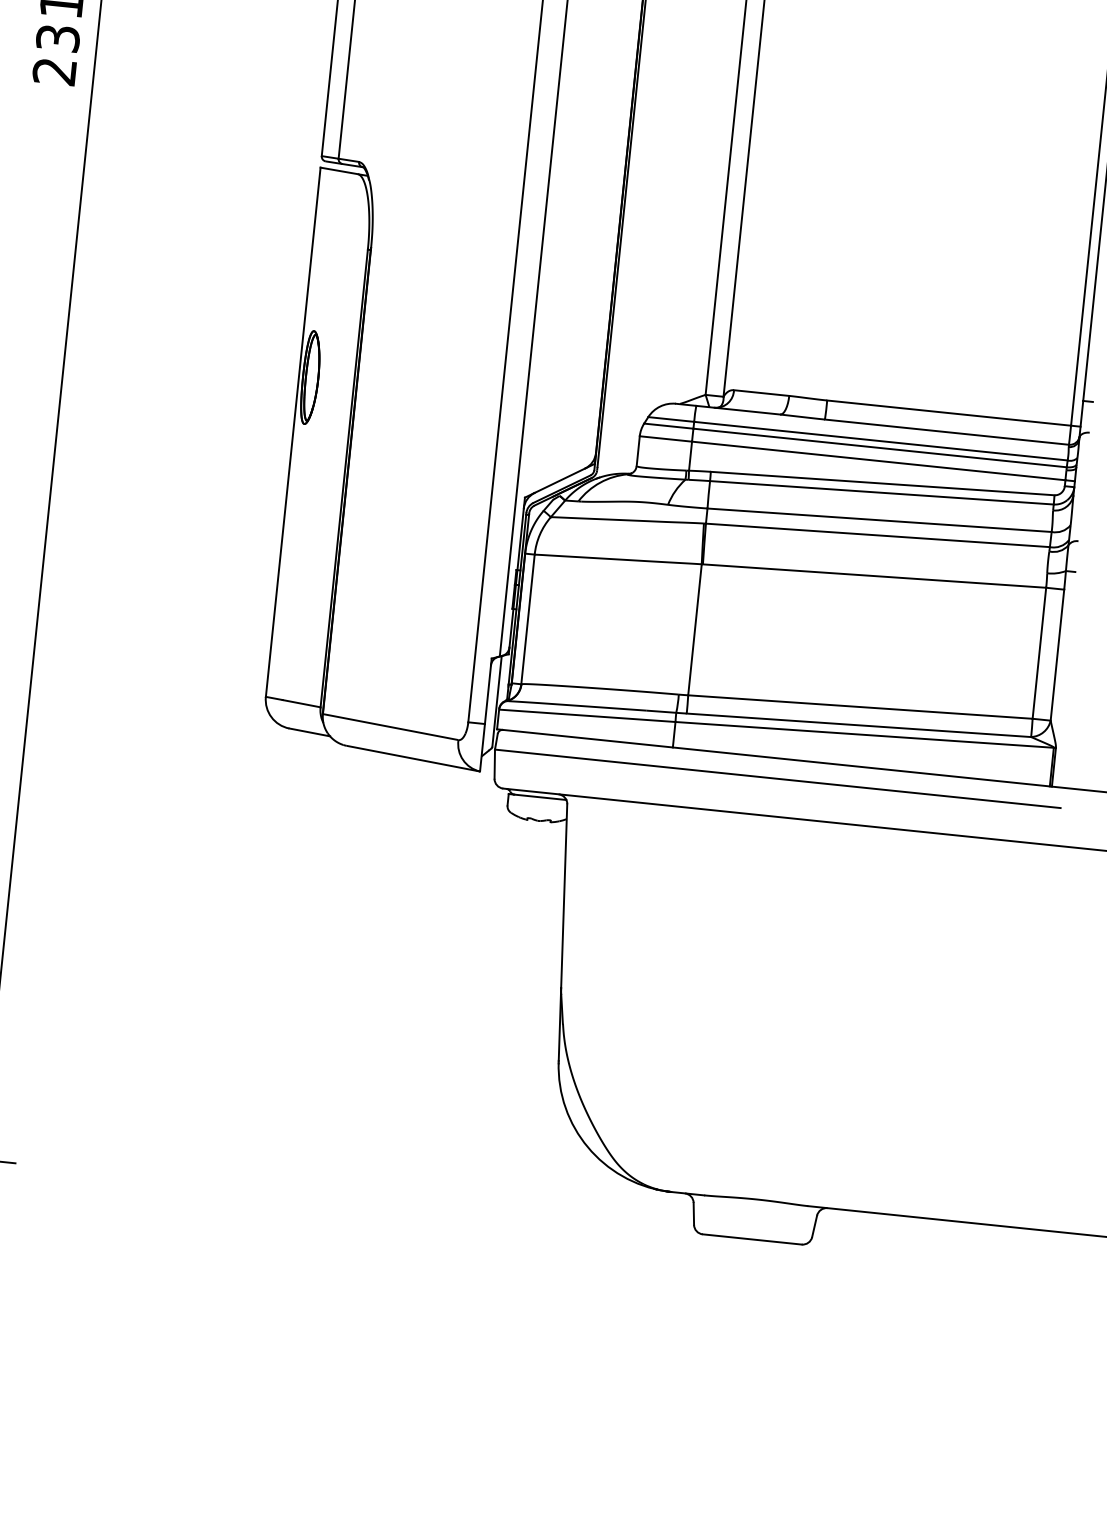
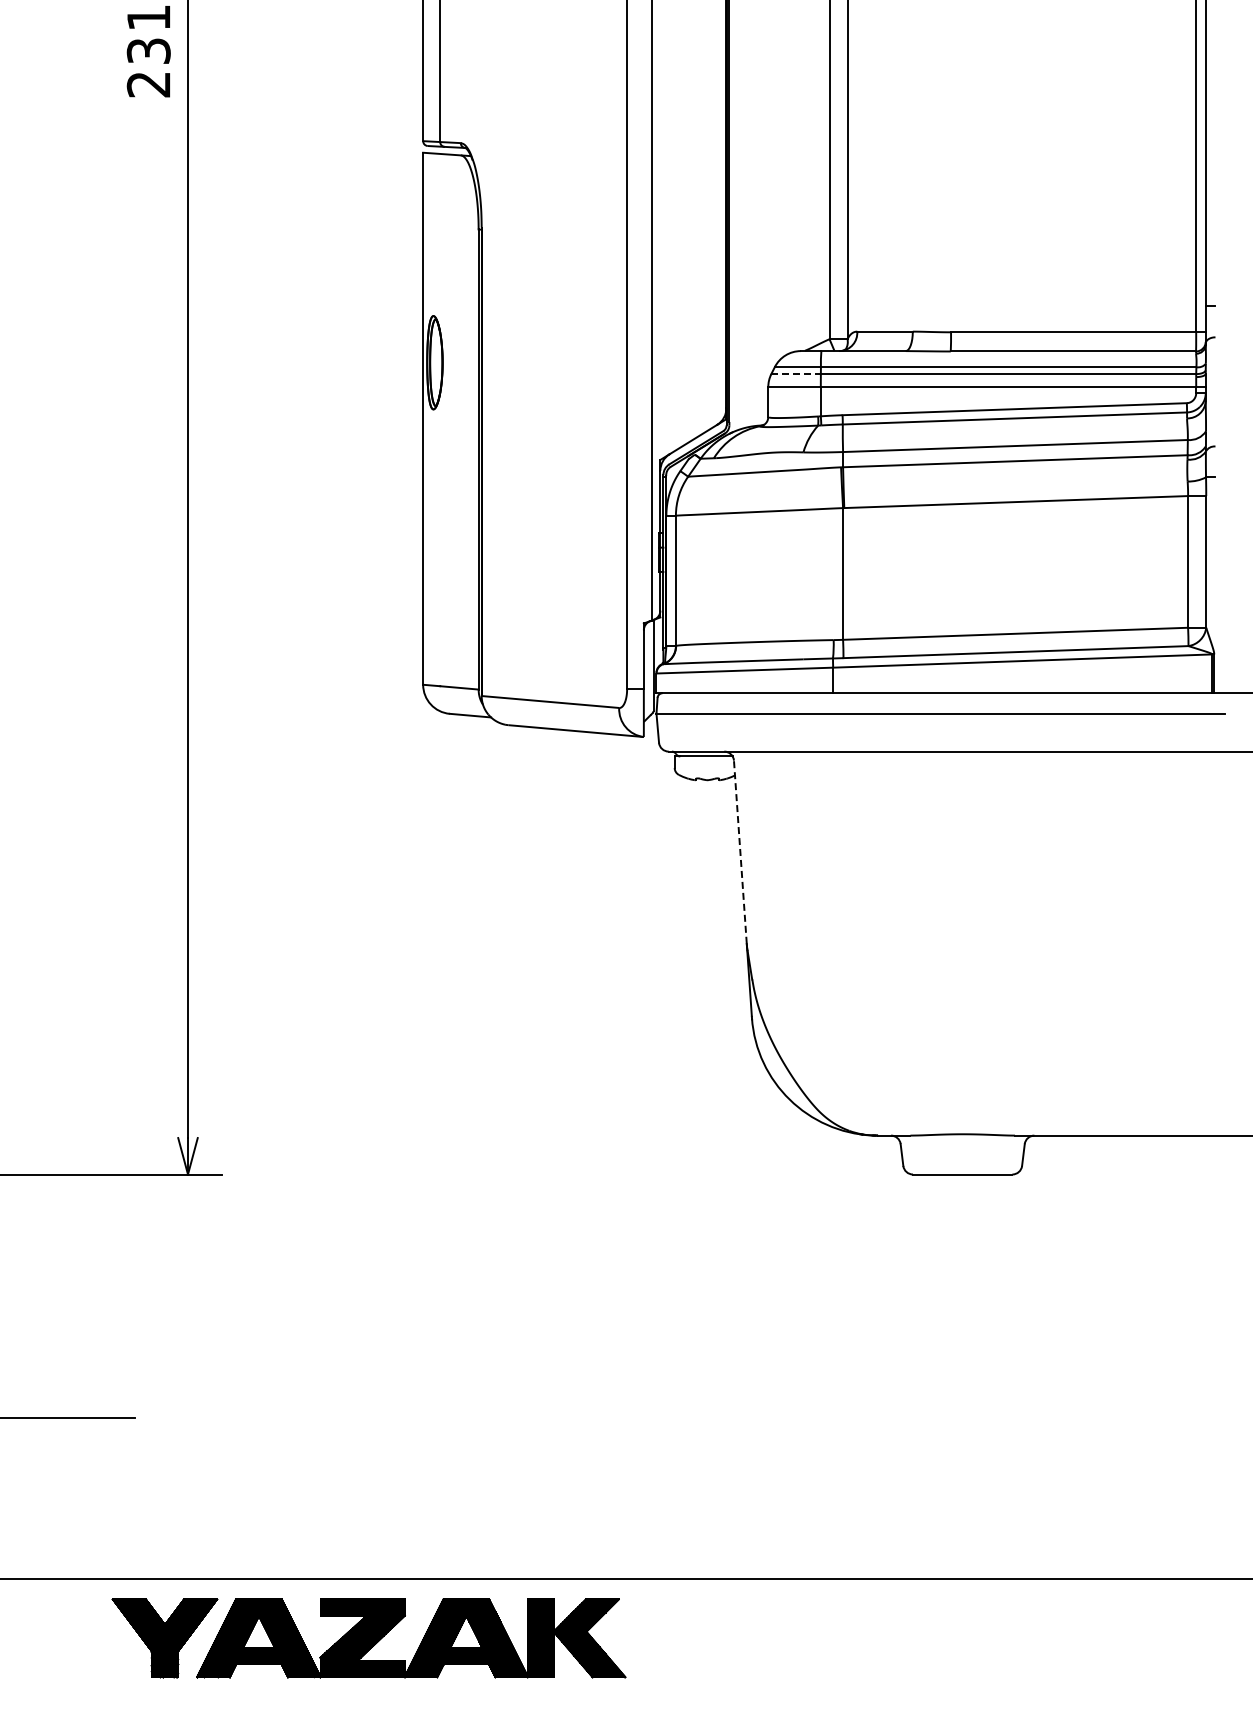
line: (669, 426) -> (796, 374), solid -> dashed
line: (564, 896) -> (740, 852), solid -> dashed

